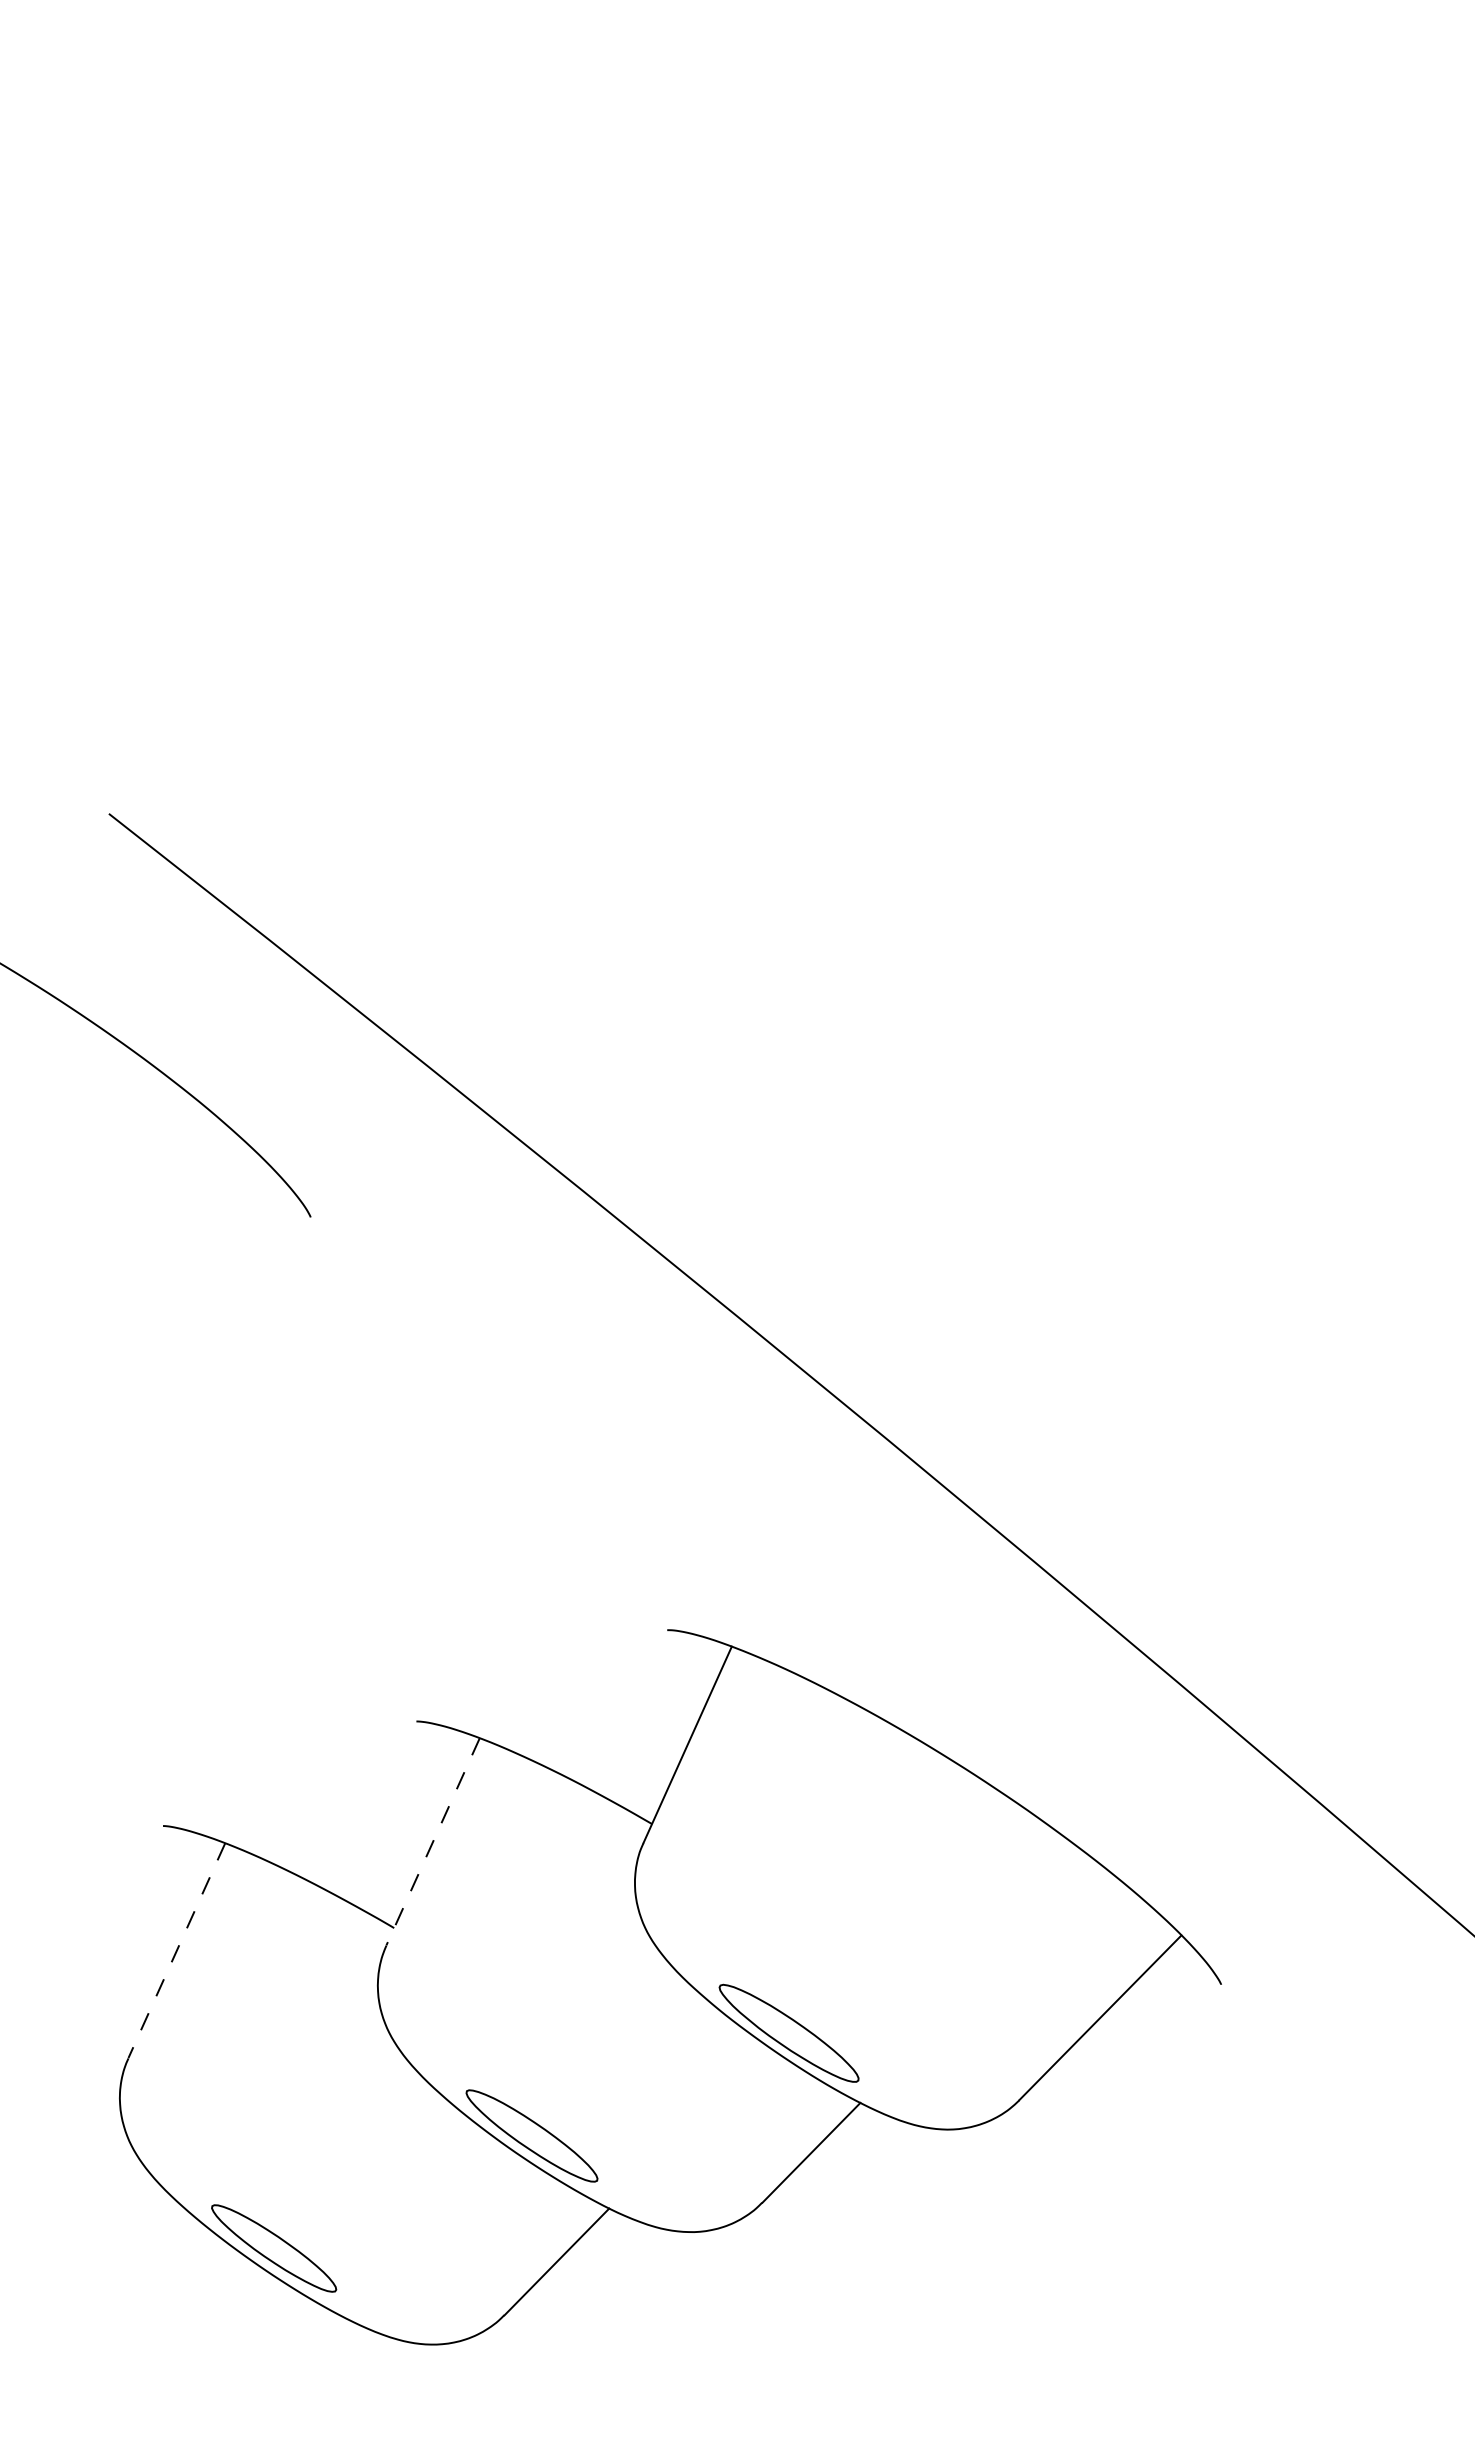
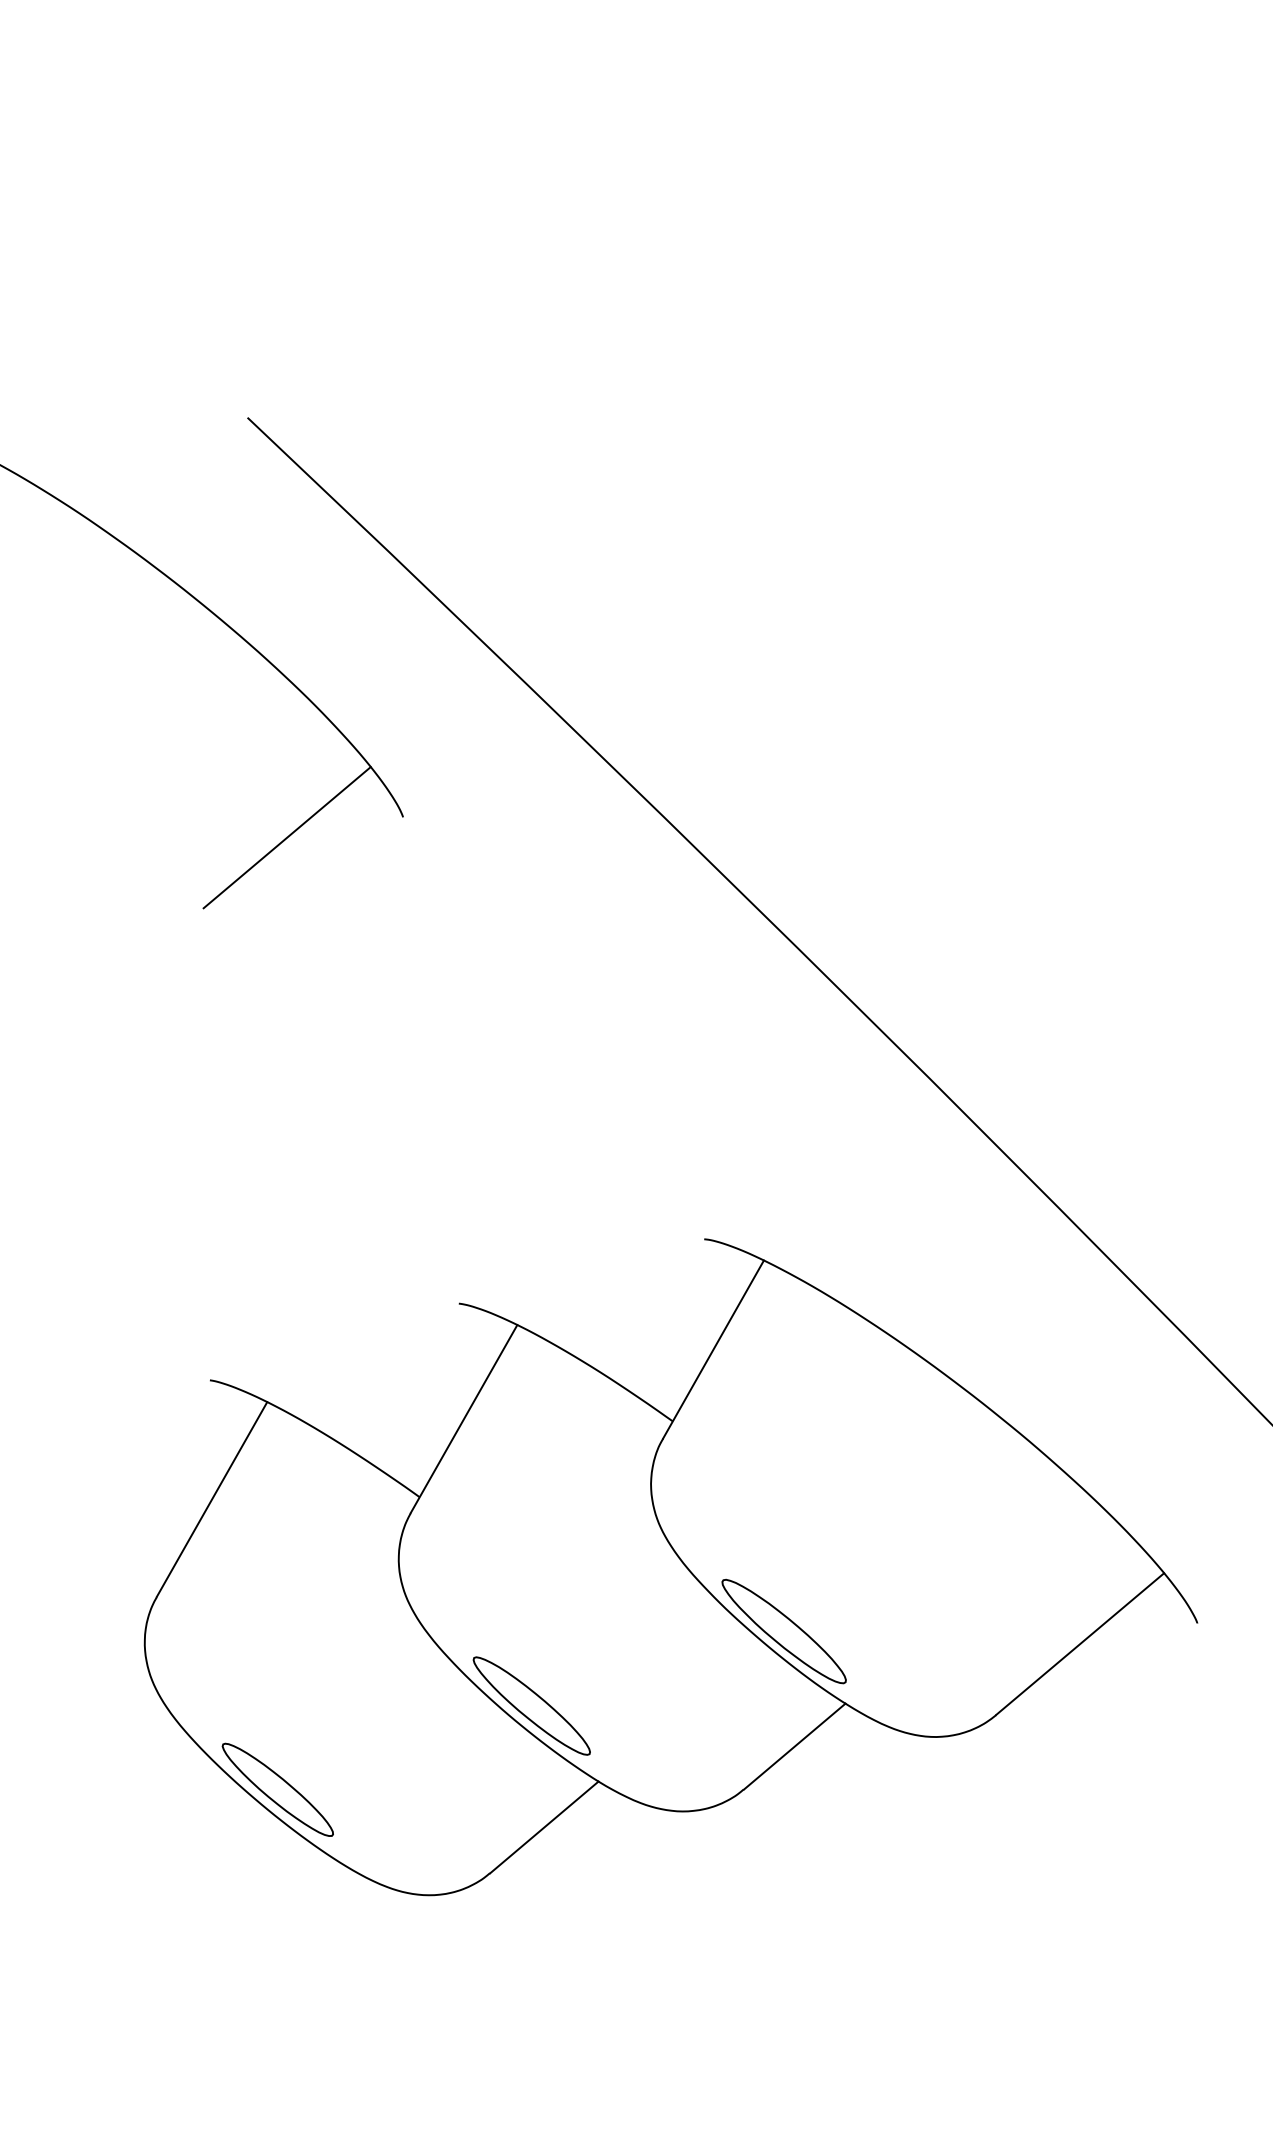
line: (190, 1249) -> (286, 837), added
line: (433, 1841) -> (464, 1418), dashed -> solid
line: (176, 1950) -> (211, 1499), dashed -> solid

